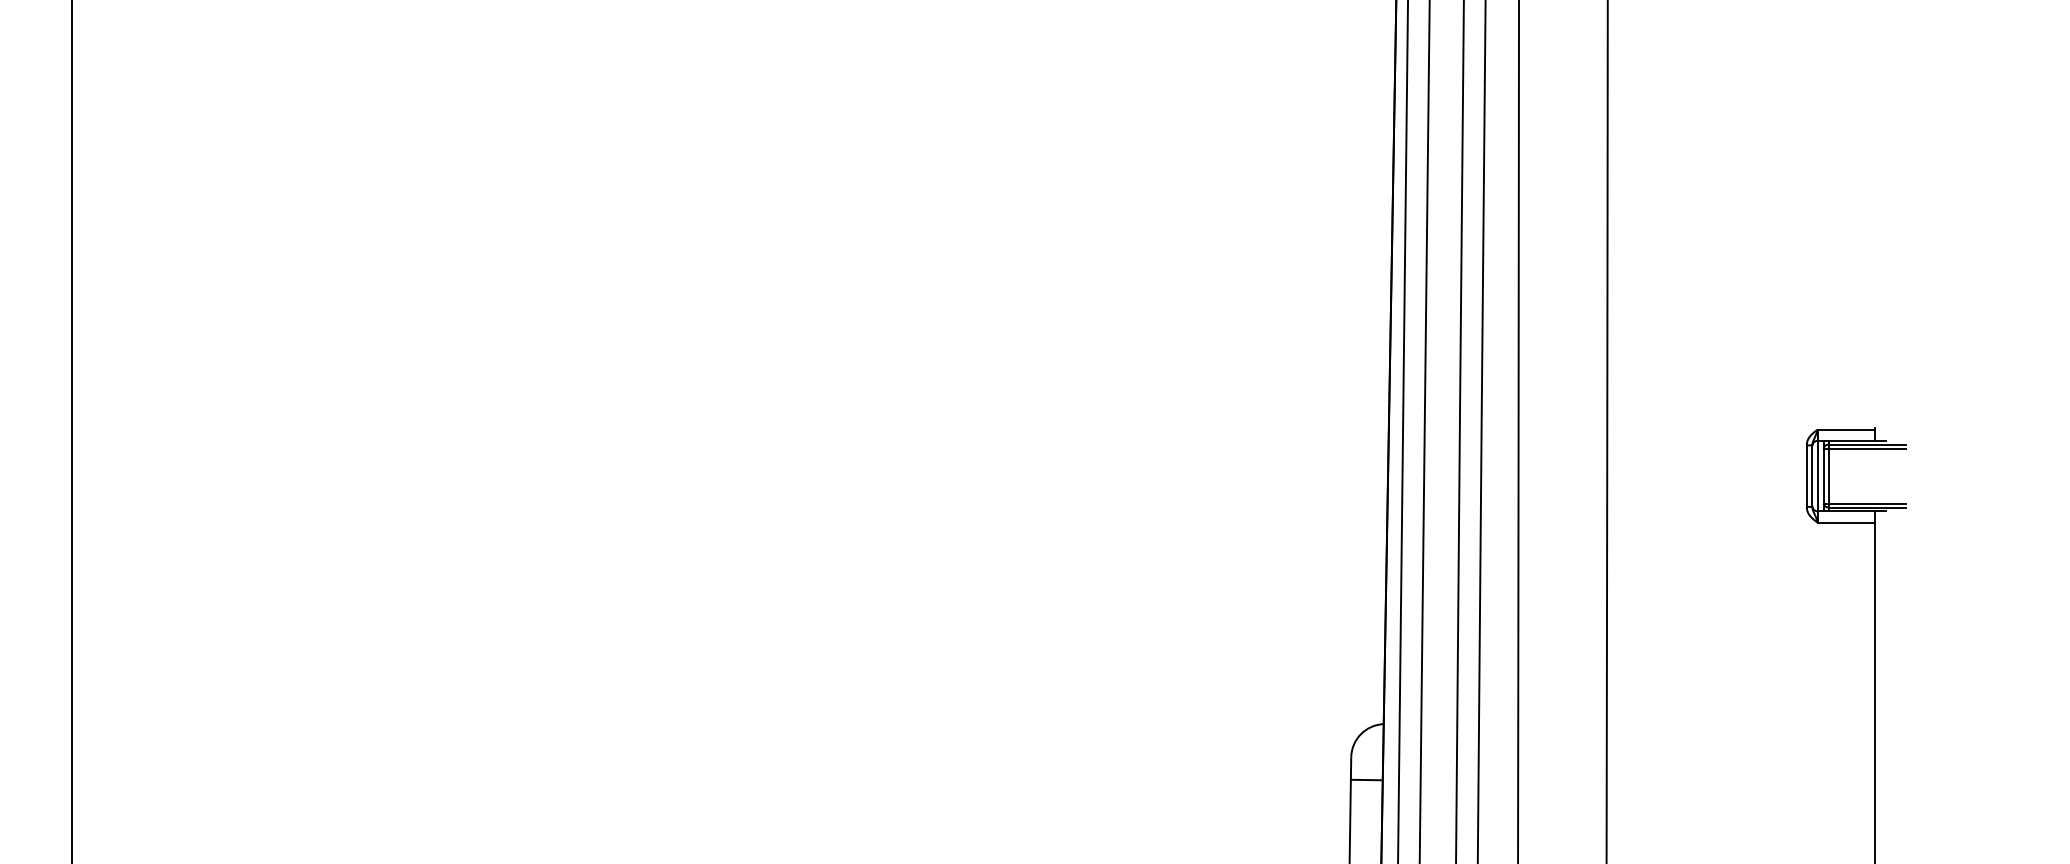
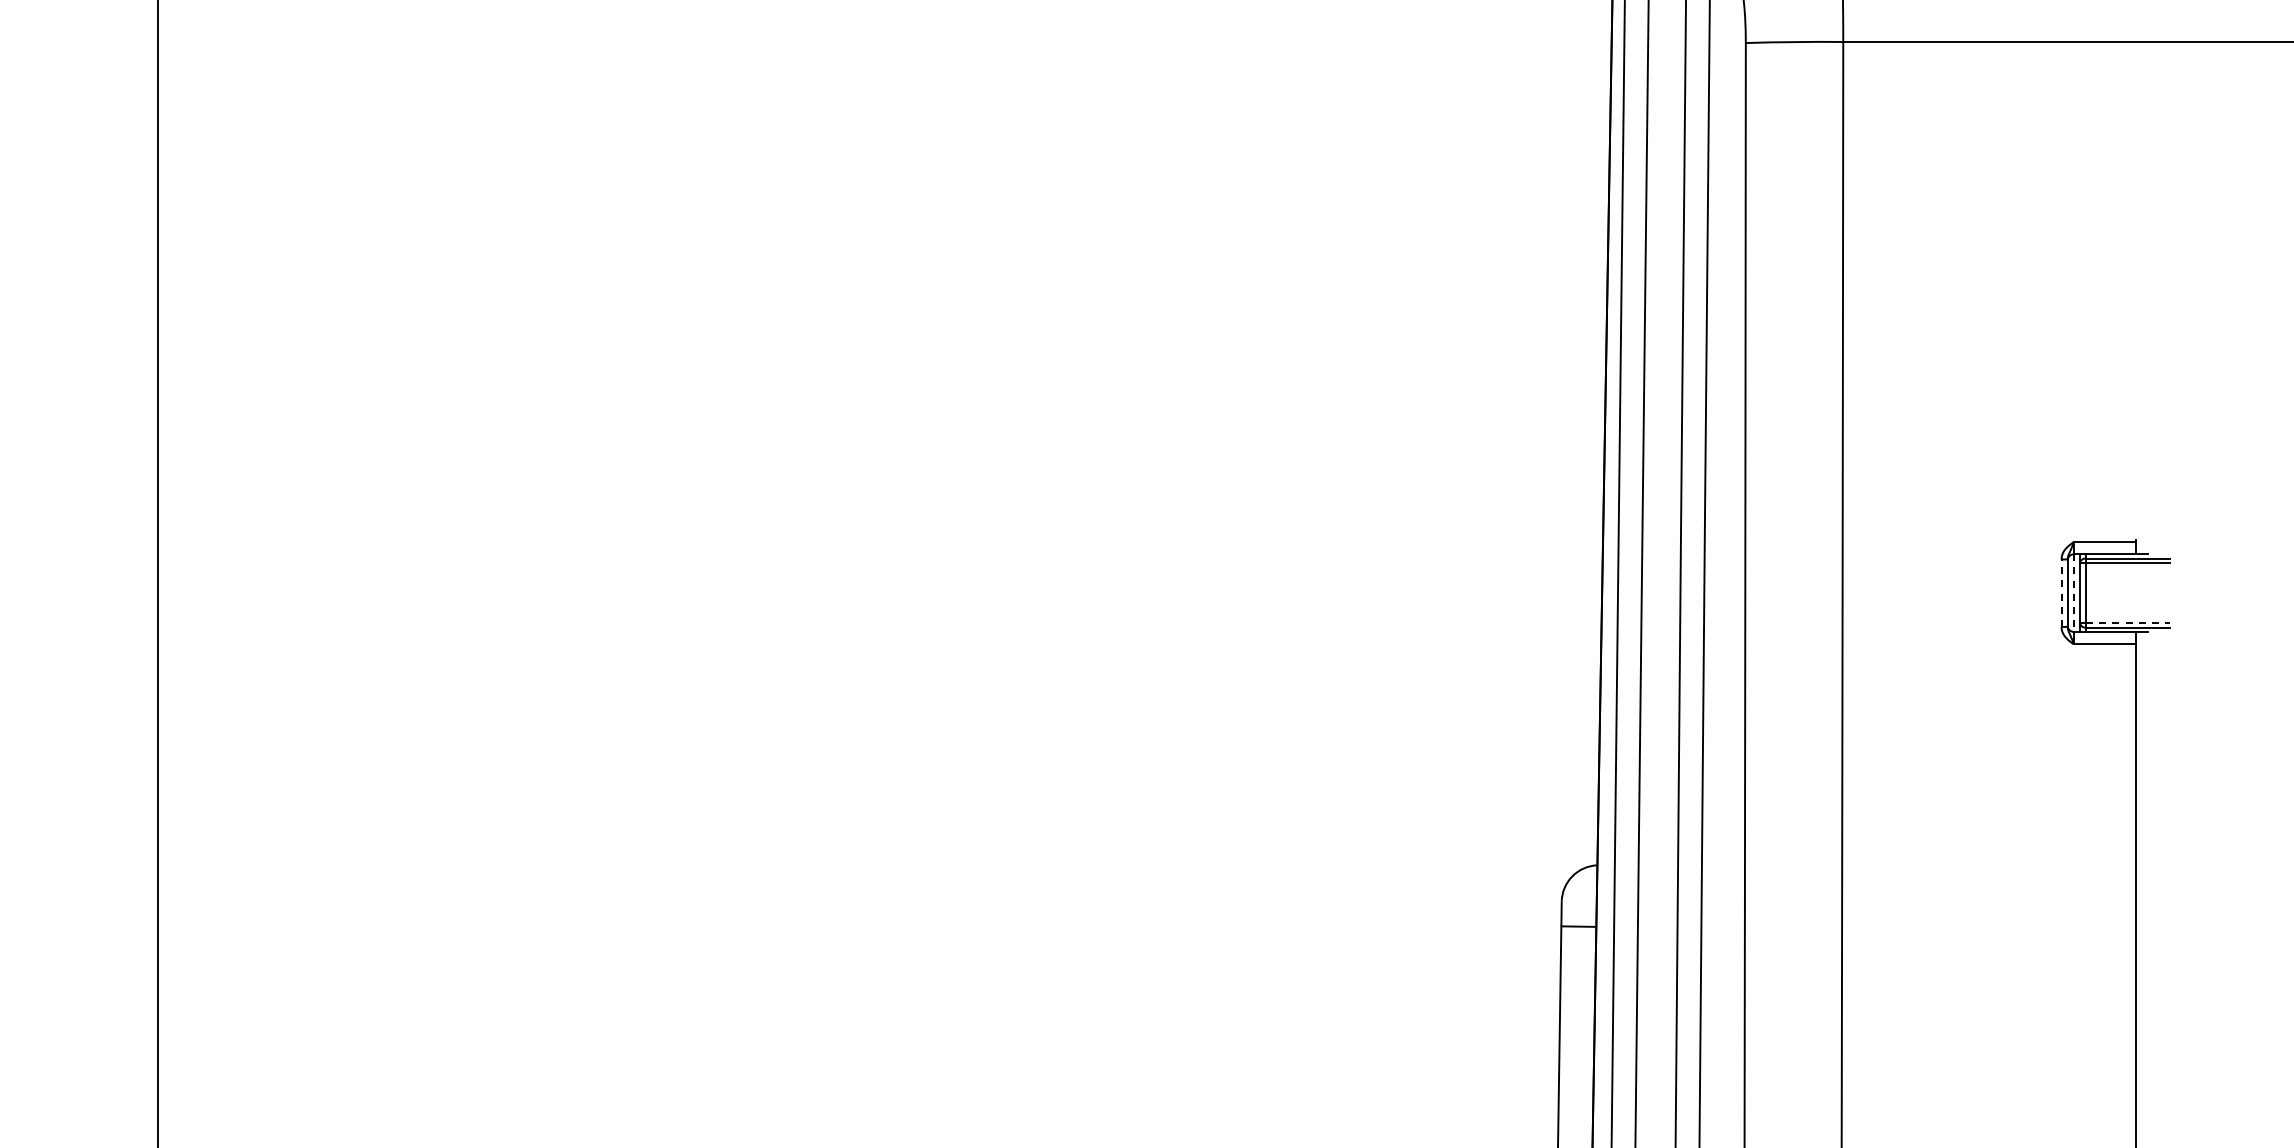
line: (1806, 476) -> (2061, 593), solid -> dashed
line: (1817, 476) -> (2073, 593), solid -> dashed
line: (1867, 503) -> (2128, 623), solid -> dashed

